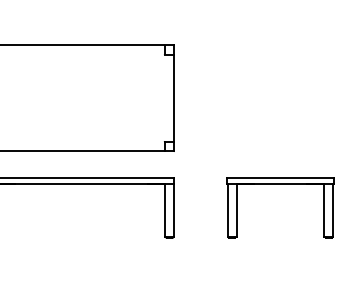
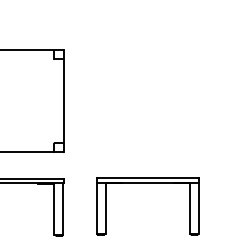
part: (280, 184) -> (147, 183), moved

